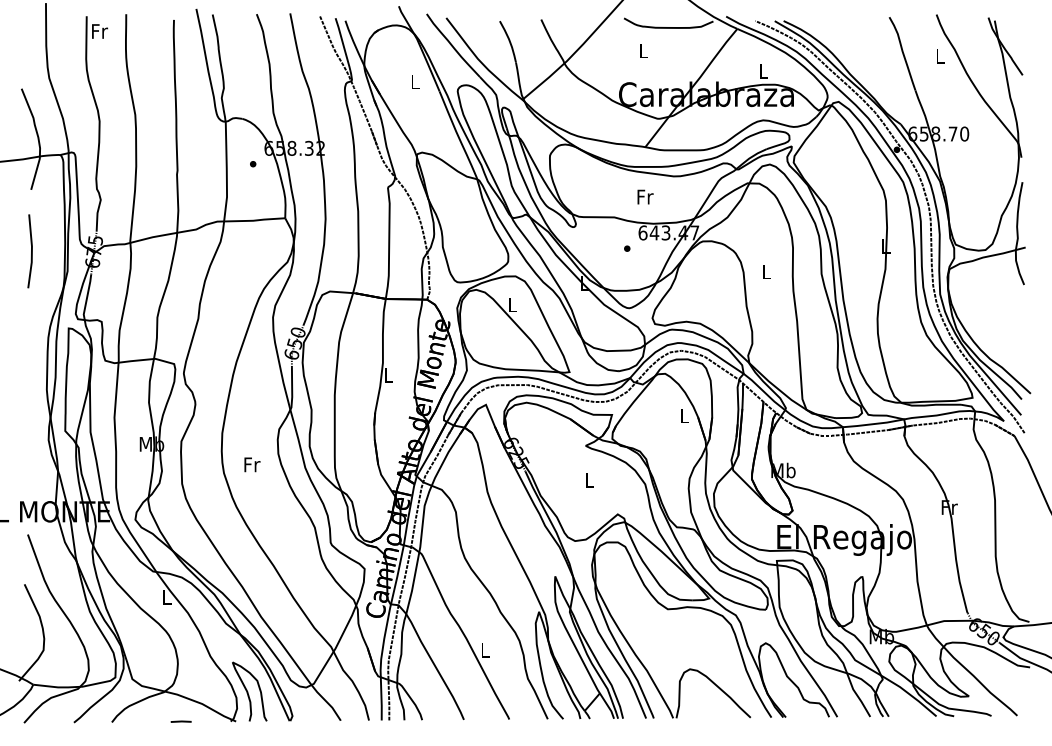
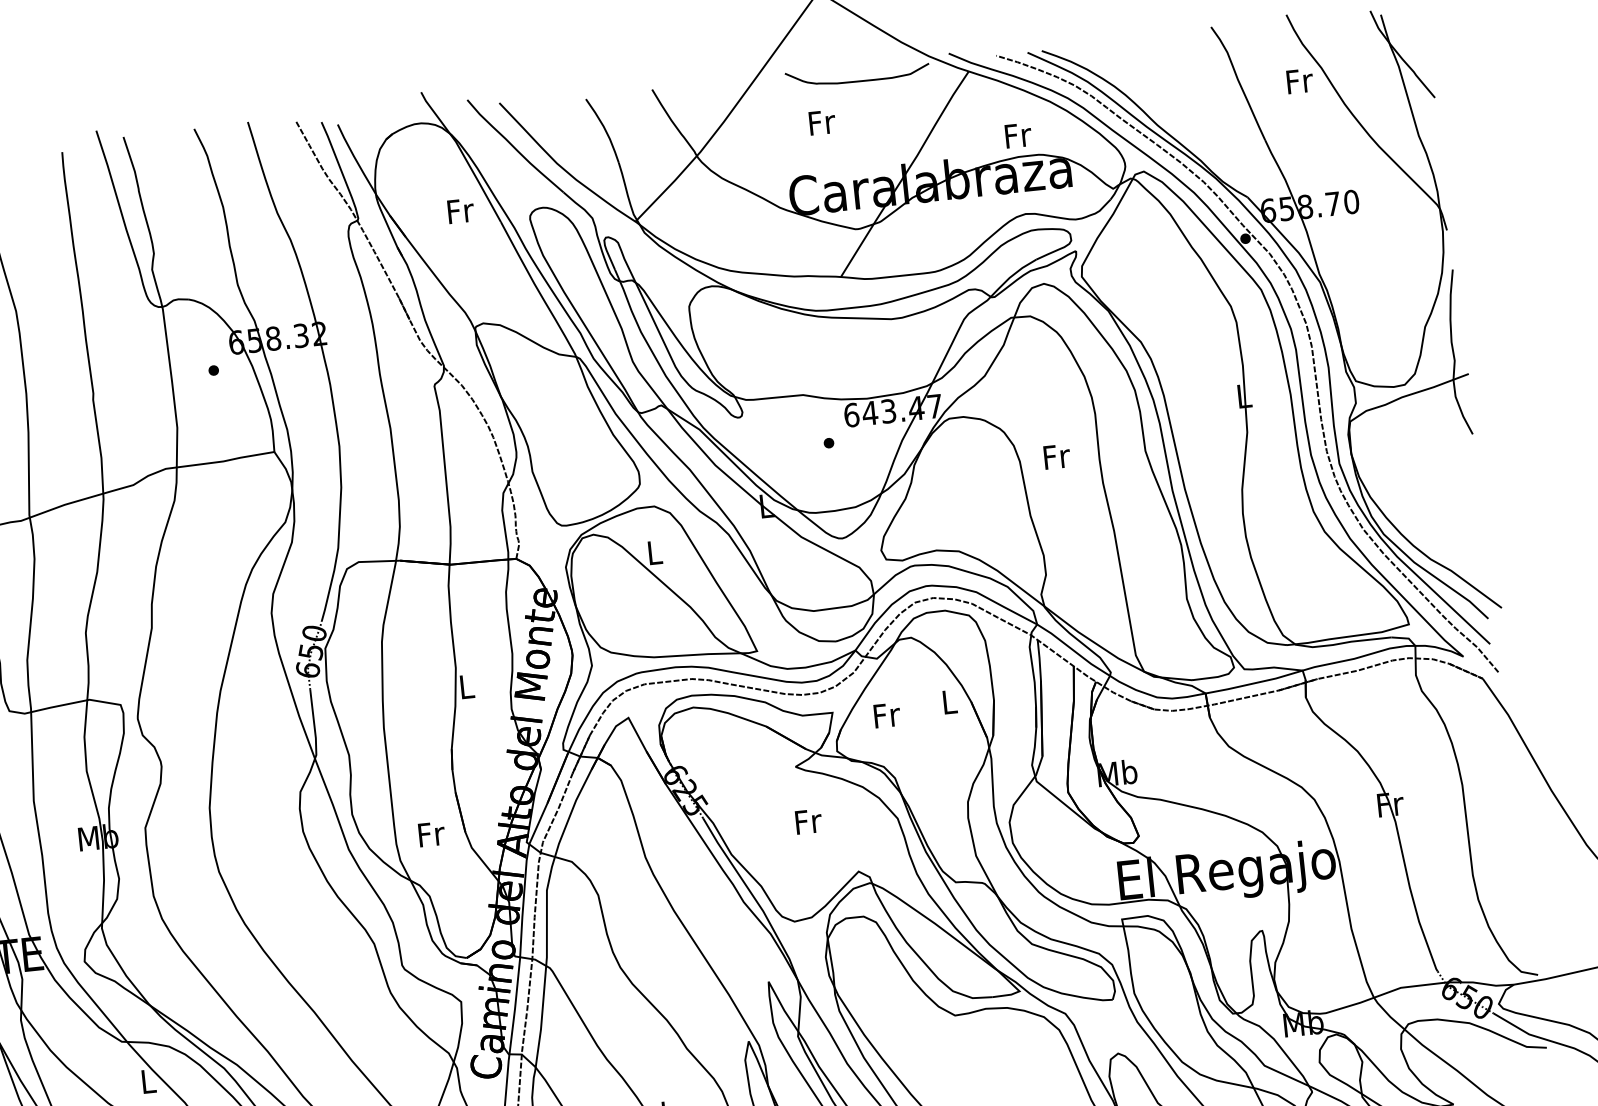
text: (643, 50) -> (821, 121), L -> Fr
text: (940, 56) -> (1299, 81), L -> Fr
text: (763, 71) -> (1017, 135), L -> Fr
text: (415, 81) -> (460, 210), L -> Fr
text: (645, 196) -> (887, 714), moved
text: (766, 271) -> (1056, 456), L -> Fr
text: (252, 464) -> (431, 833), moved
text: (590, 480) -> (809, 821), L -> Fr

